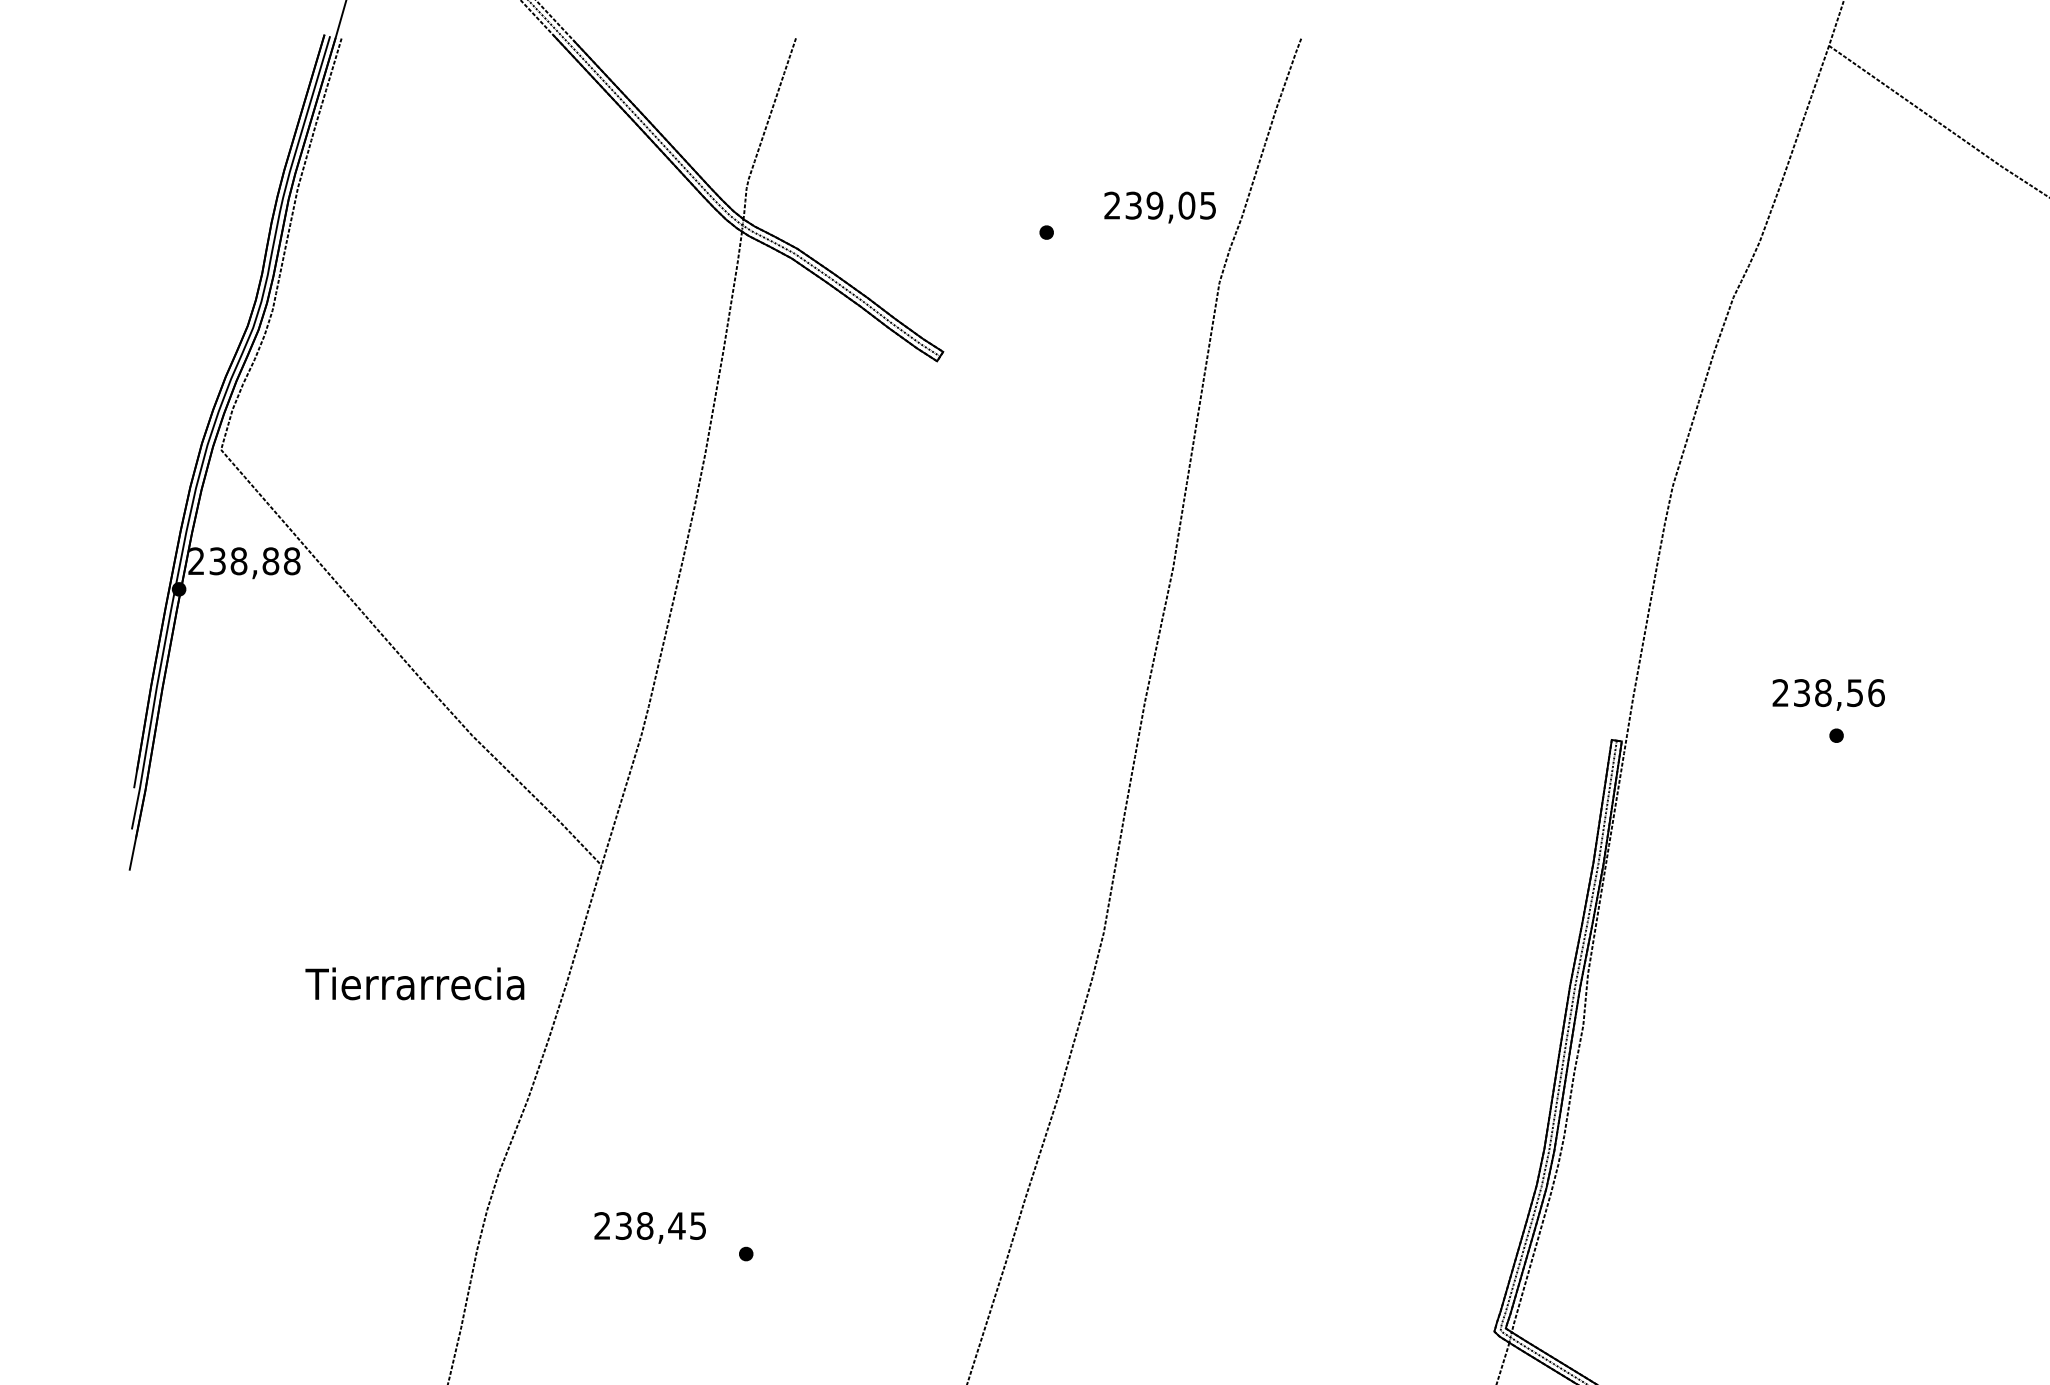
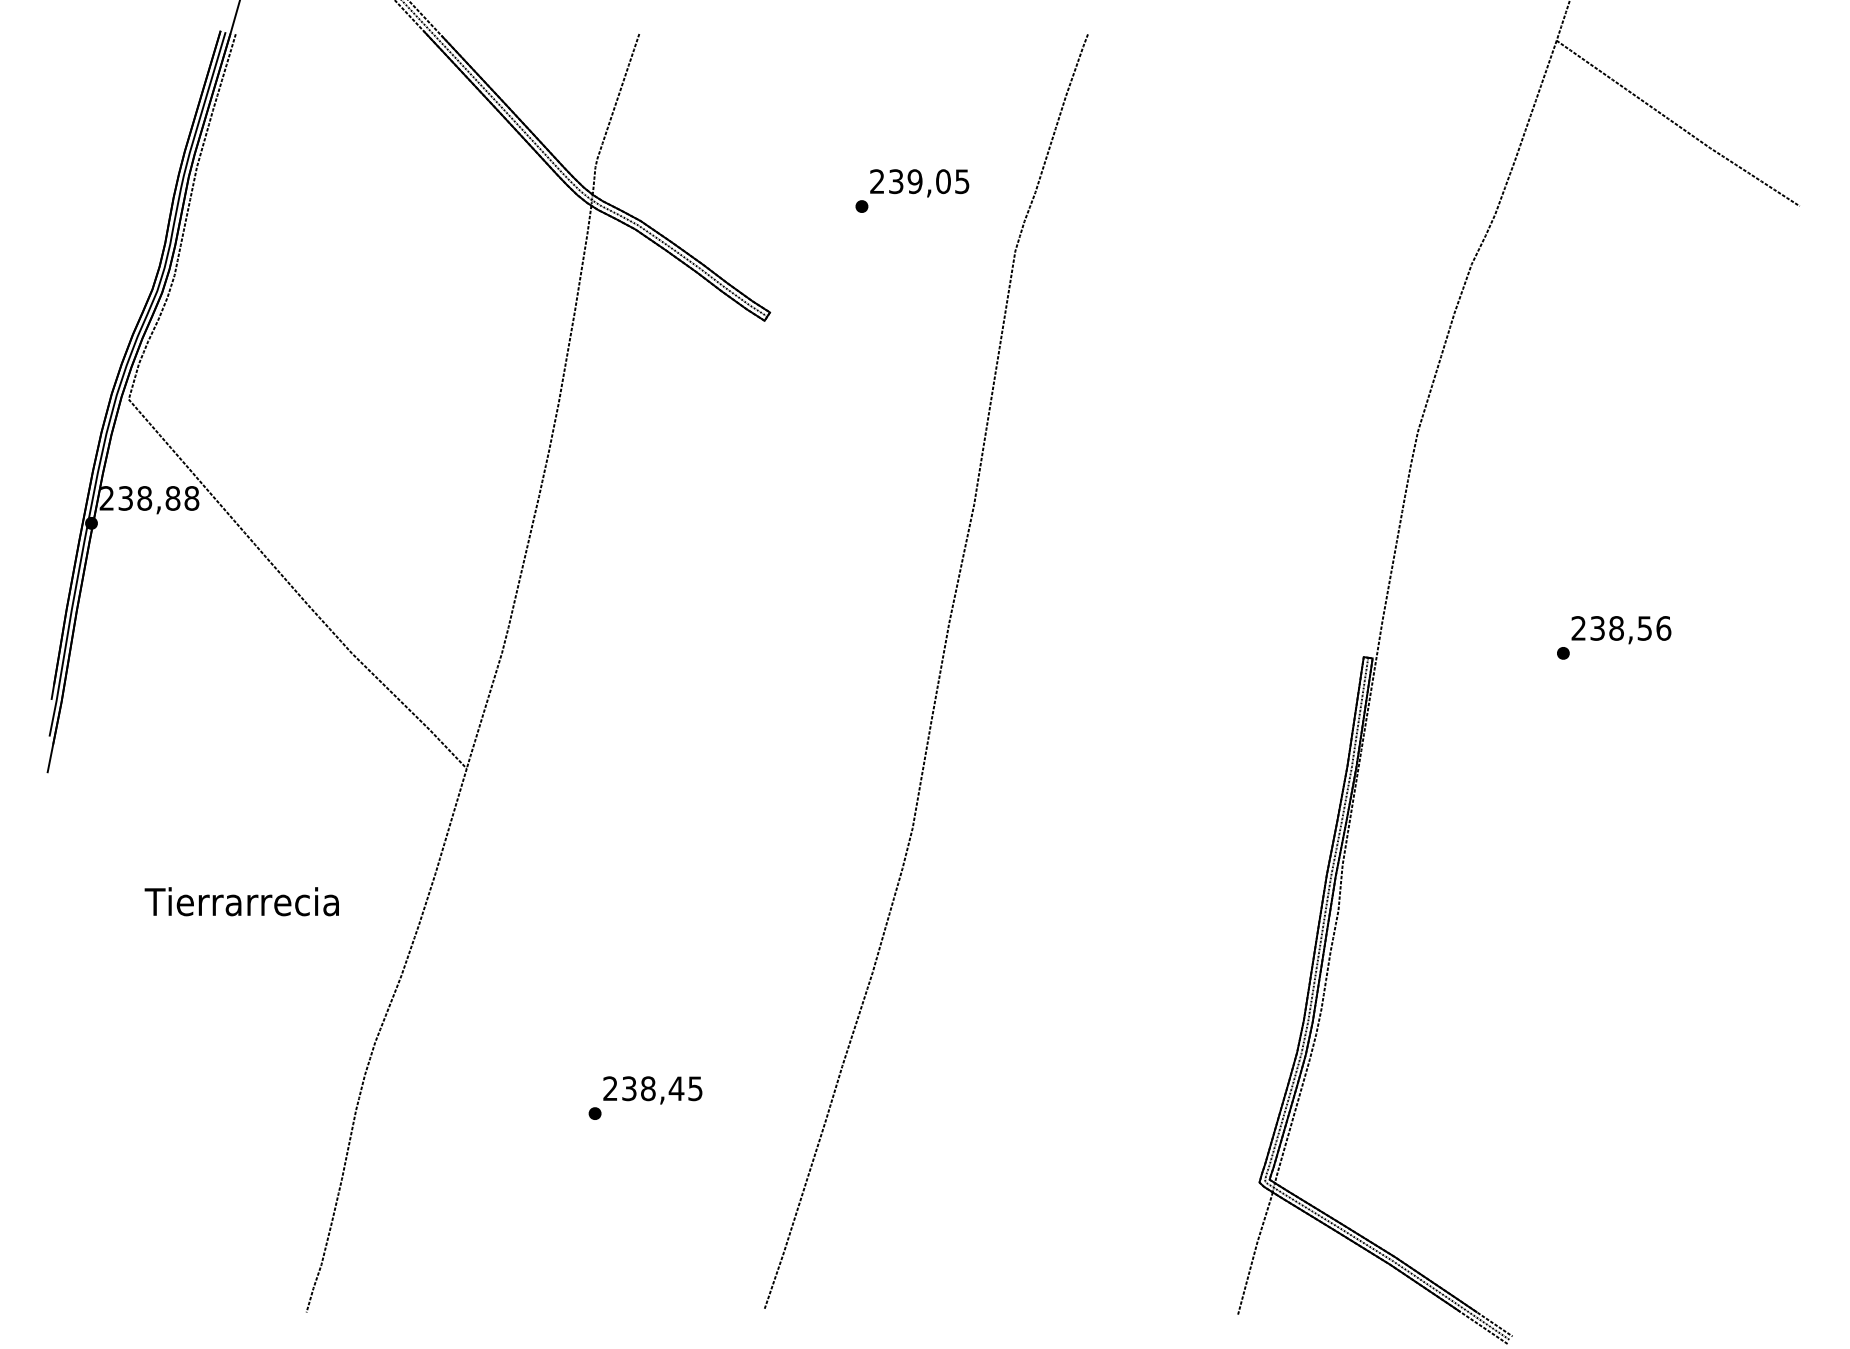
text: (1159, 207) -> (919, 183), moved
text: (1828, 695) -> (1621, 630), moved
text: (414, 983) -> (241, 901), moved
text: (649, 1228) -> (652, 1090), moved

